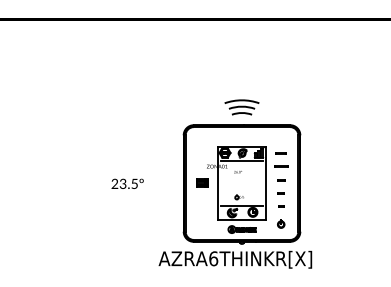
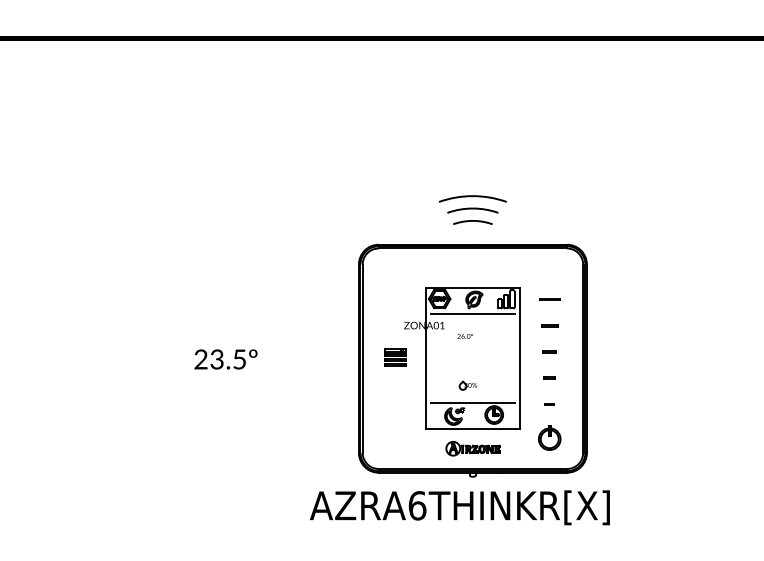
part: (280, 166) -> (548, 325), size x0.62
text: (127, 183) -> (225, 358), moved
part: (280, 224) -> (548, 438), size x1.67

